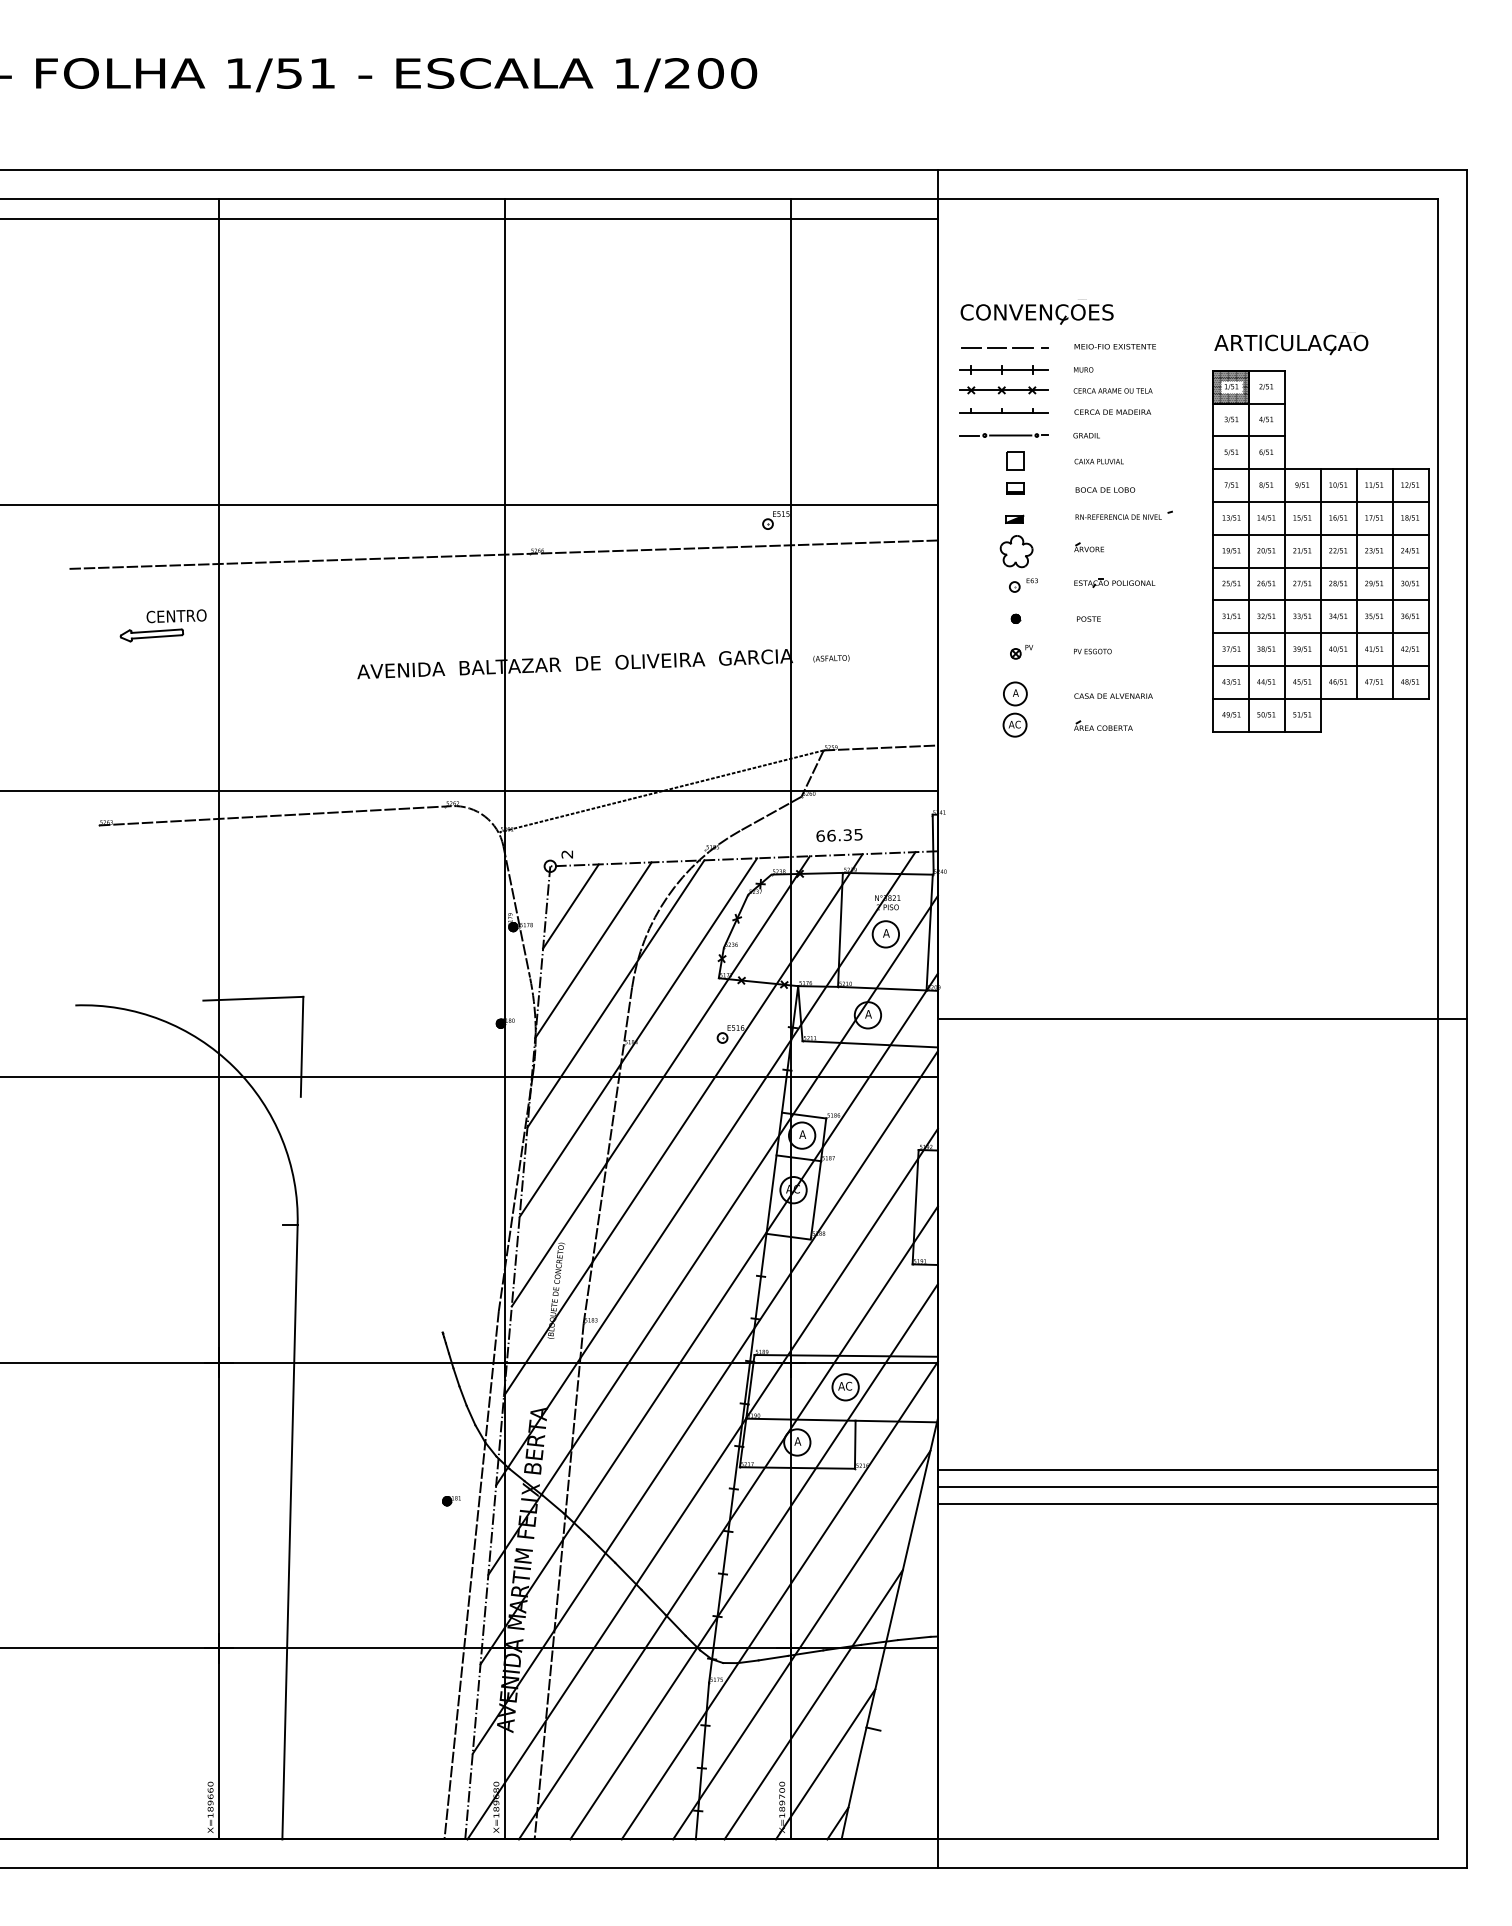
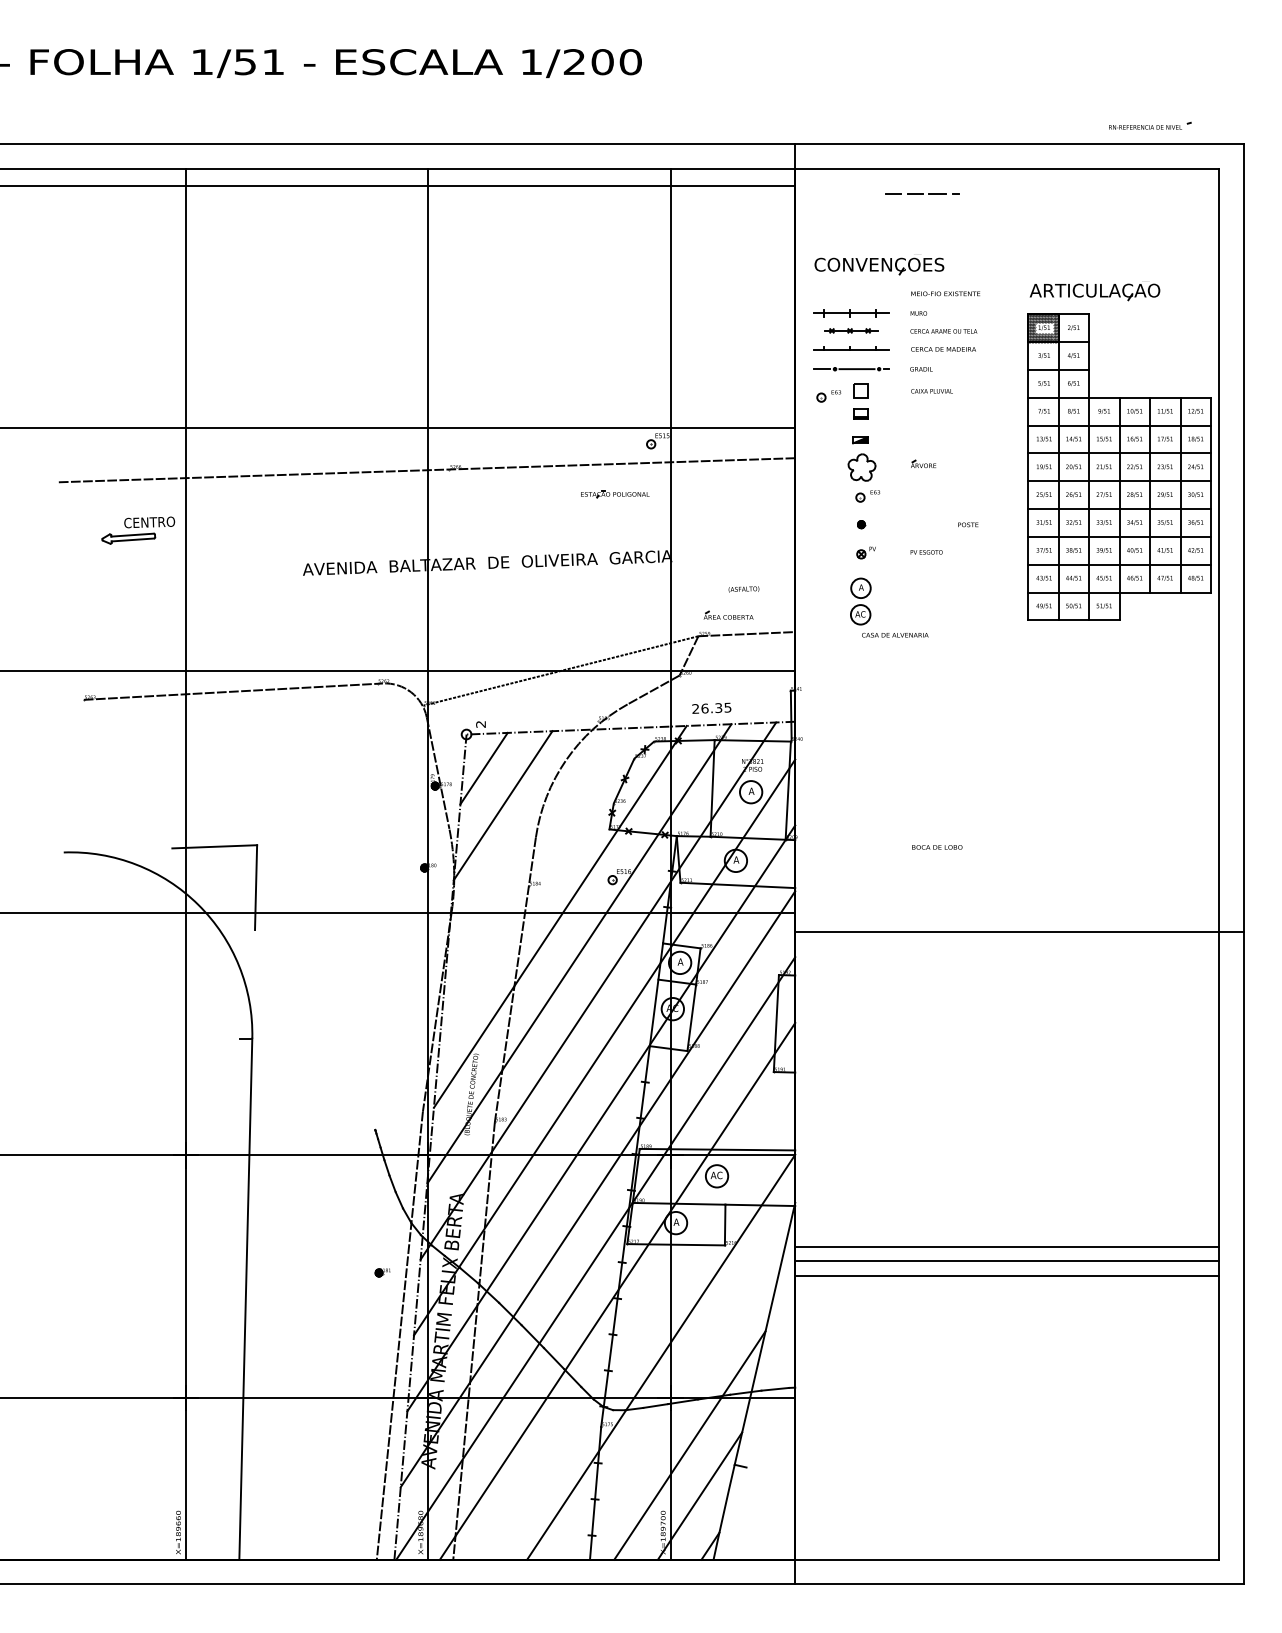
line: (1005, 347) -> (922, 193), moved
part: (1004, 389) -> (851, 330), size x0.7
part: (977, 467) -> (828, 396), added
text: (1105, 490) -> (937, 847), moved
part: (1124, 514) -> (1150, 125), moved
part: (1115, 583) -> (615, 494), moved
text: (1089, 618) -> (968, 524), moved
text: (830, 658) -> (743, 589), moved
text: (1113, 695) -> (895, 634), moved
part: (1103, 724) -> (728, 614), moved
text: (820, 835) -> (695, 708), 66.35 -> 26.35
line: (616, 993) -> (522, 842), removed
line: (1202, 1019) -> (1019, 932), moved
line: (637, 1037) -> (540, 879), removed
line: (754, 1560) -> (639, 1323), removed
line: (801, 1644) -> (679, 1394), removed

